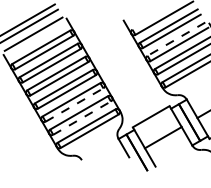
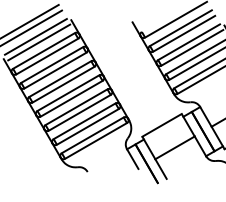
line: (36, 39) -> (38, 42), added
line: (175, 39) -> (188, 42), dashed -> solid
line: (74, 104) -> (79, 112), dashed -> solid
line: (82, 117) -> (88, 126), dashed -> solid

